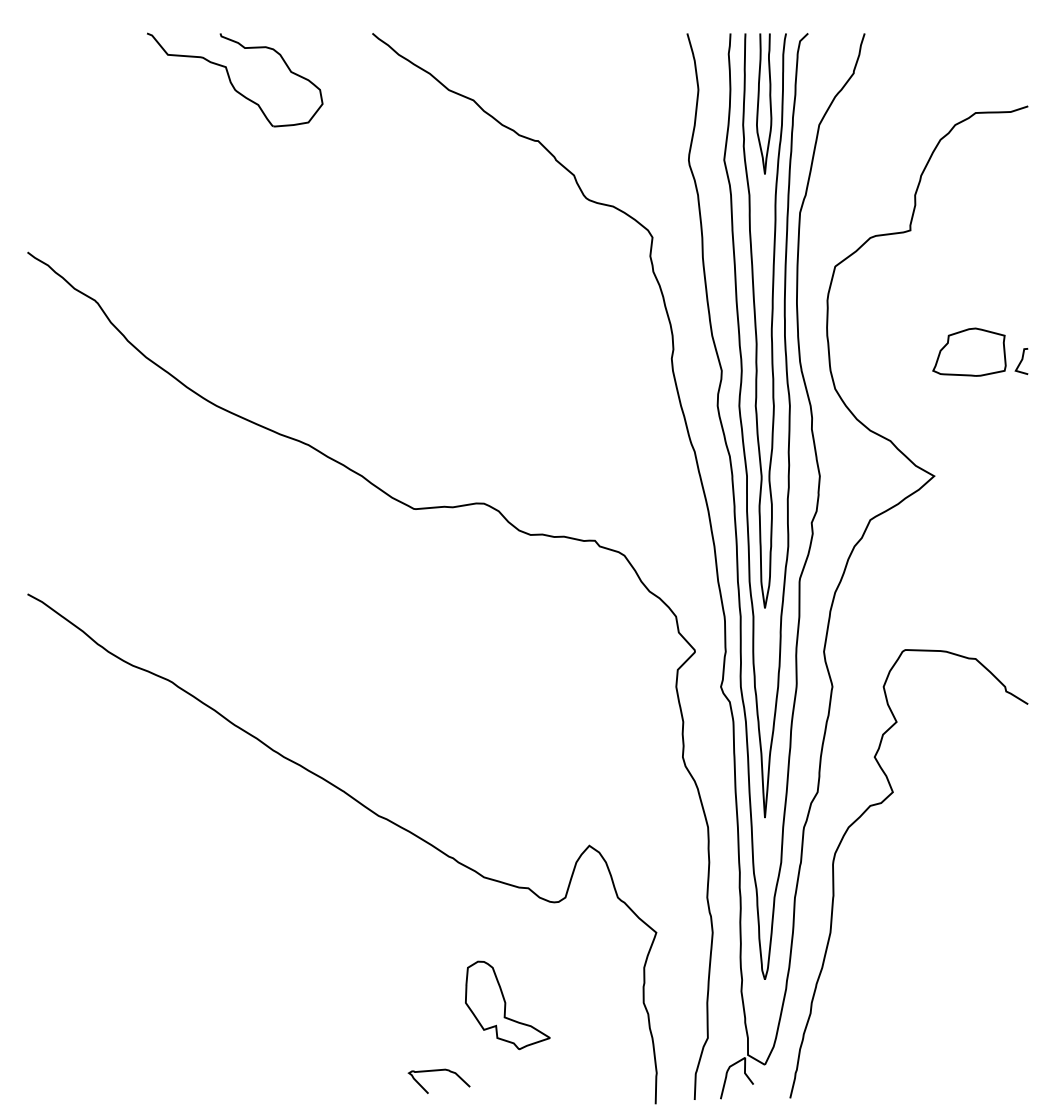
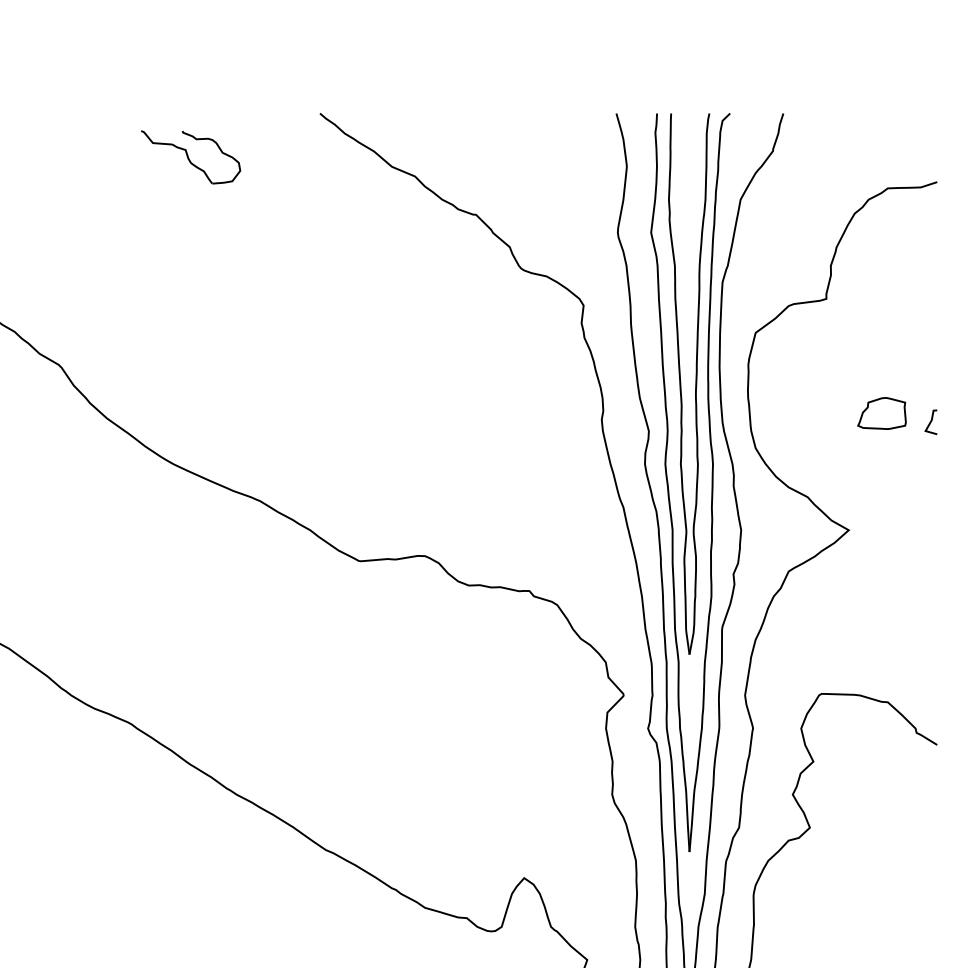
part: (235, 79) -> (191, 156), size x0.6
part: (764, 103) -> (689, 179), removed
part: (969, 351) -> (882, 412), size x0.7

